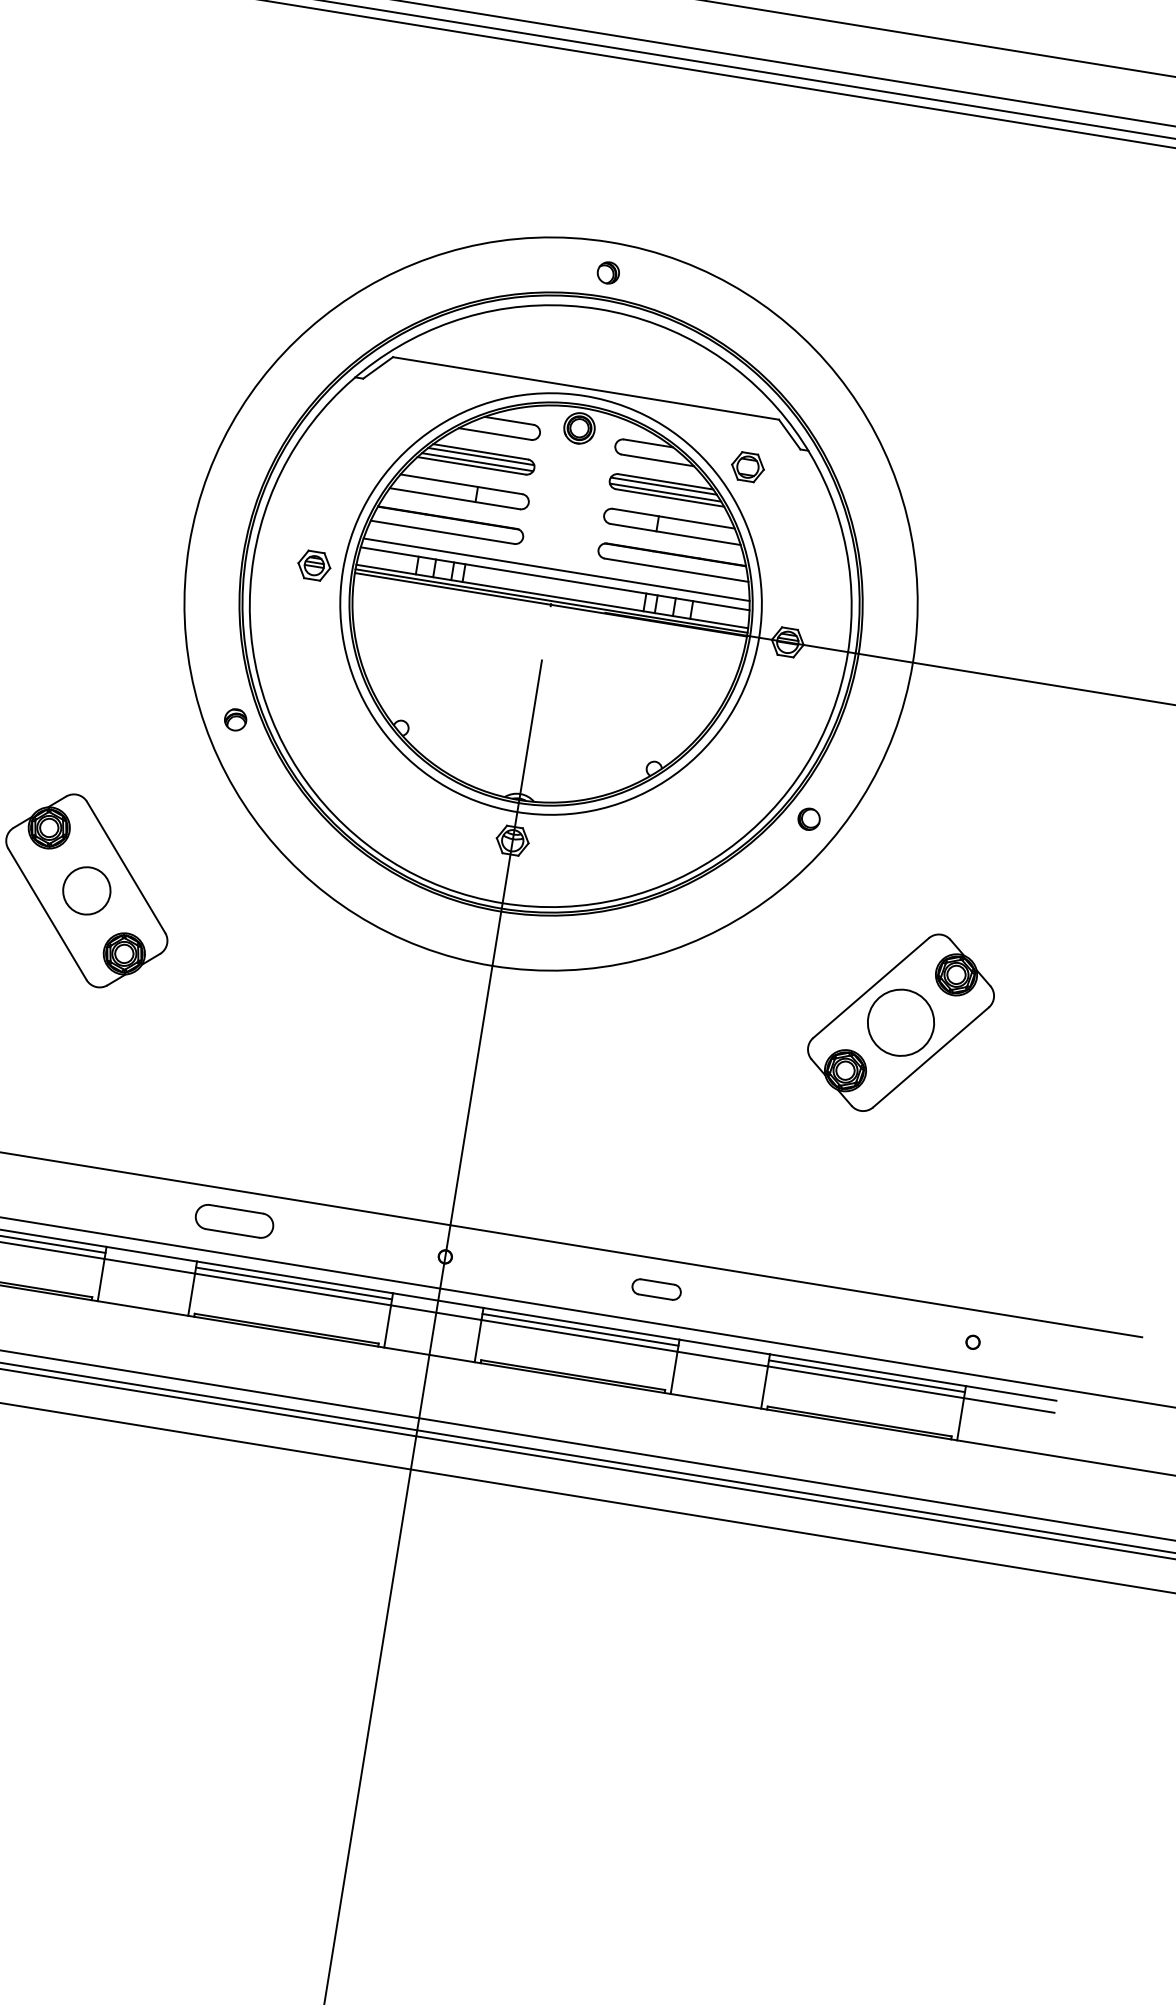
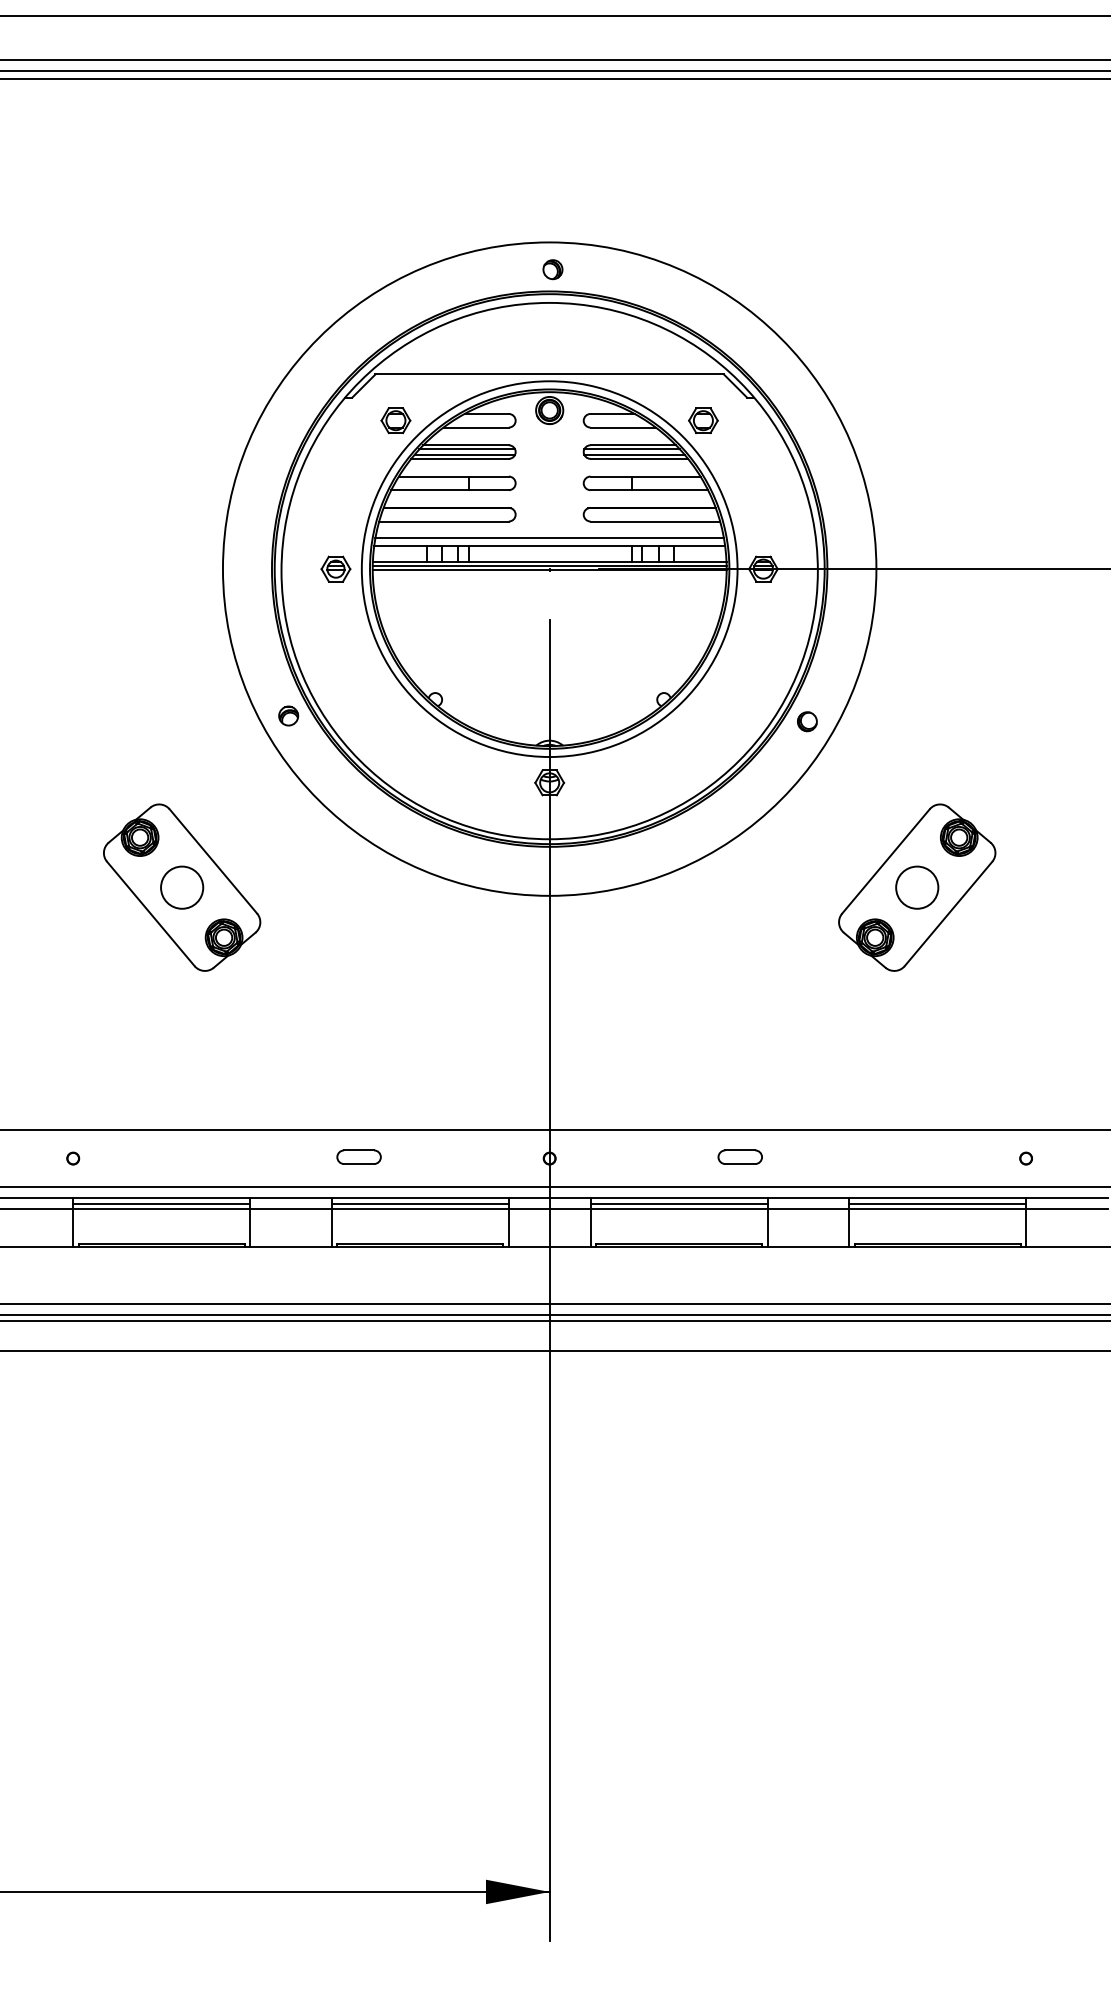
part: (406, 411) -> (395, 420), added
circle: (901, 1022) -> (917, 887), size x0.71
part: (233, 1220) -> (358, 1156), size x0.62

